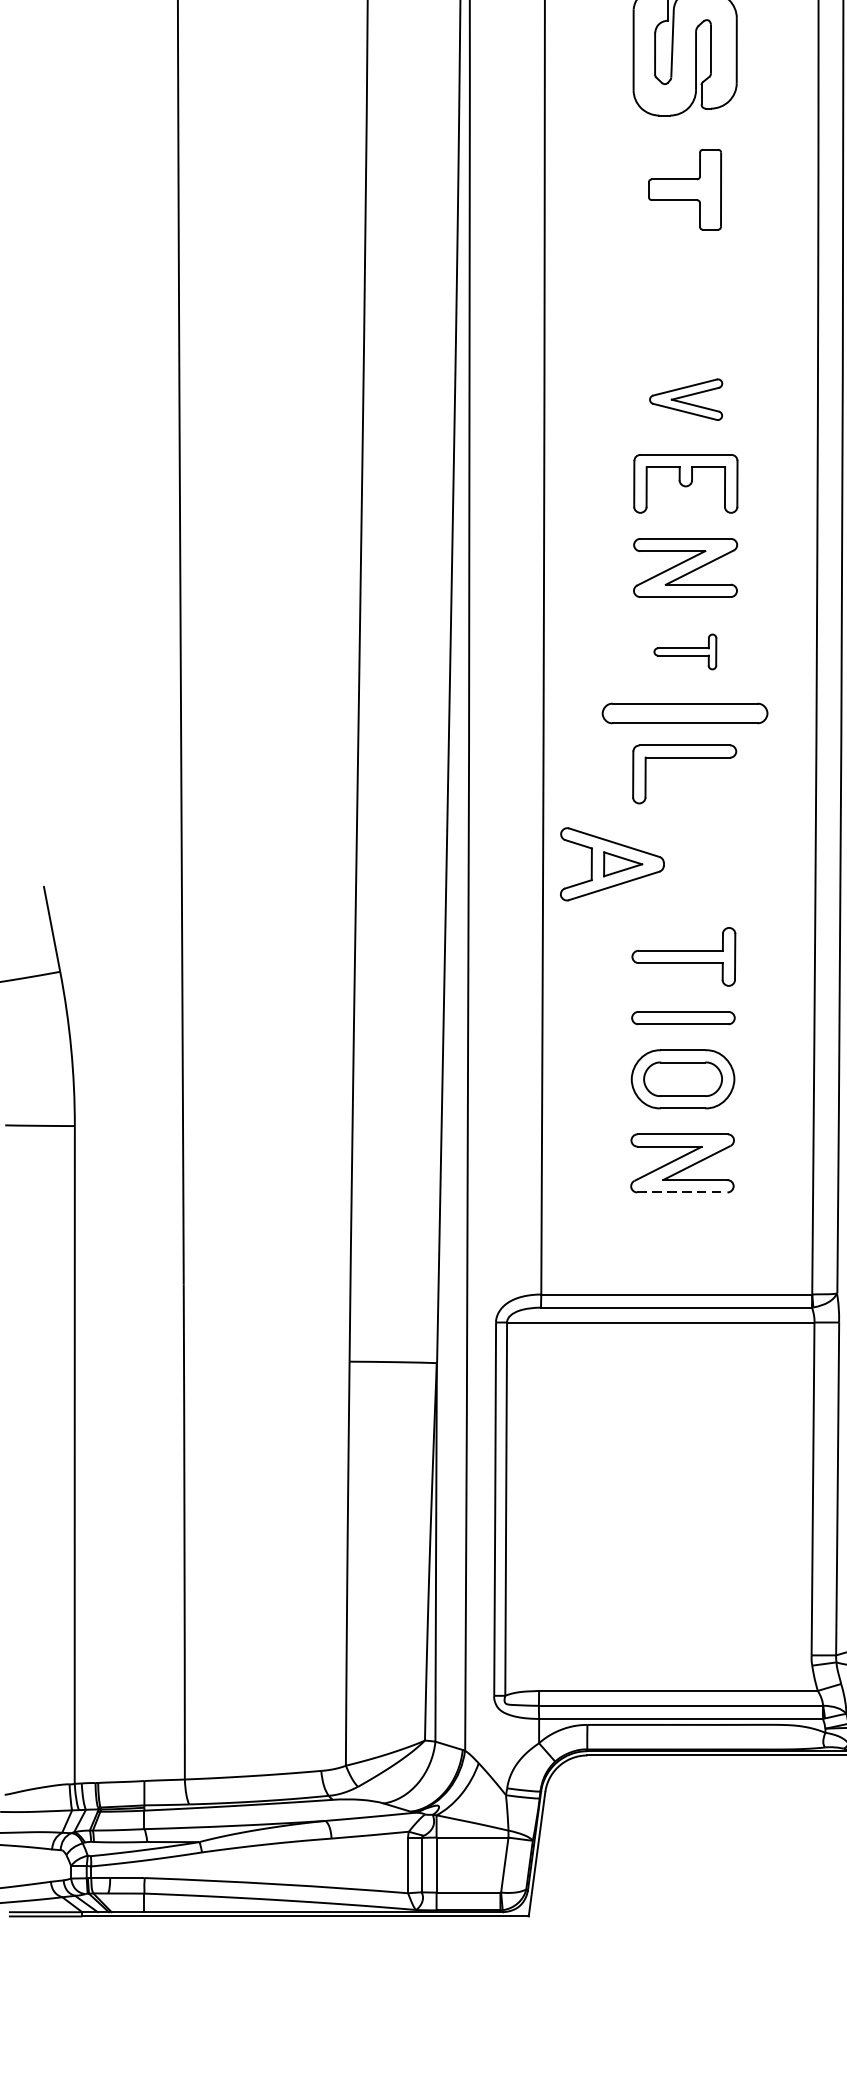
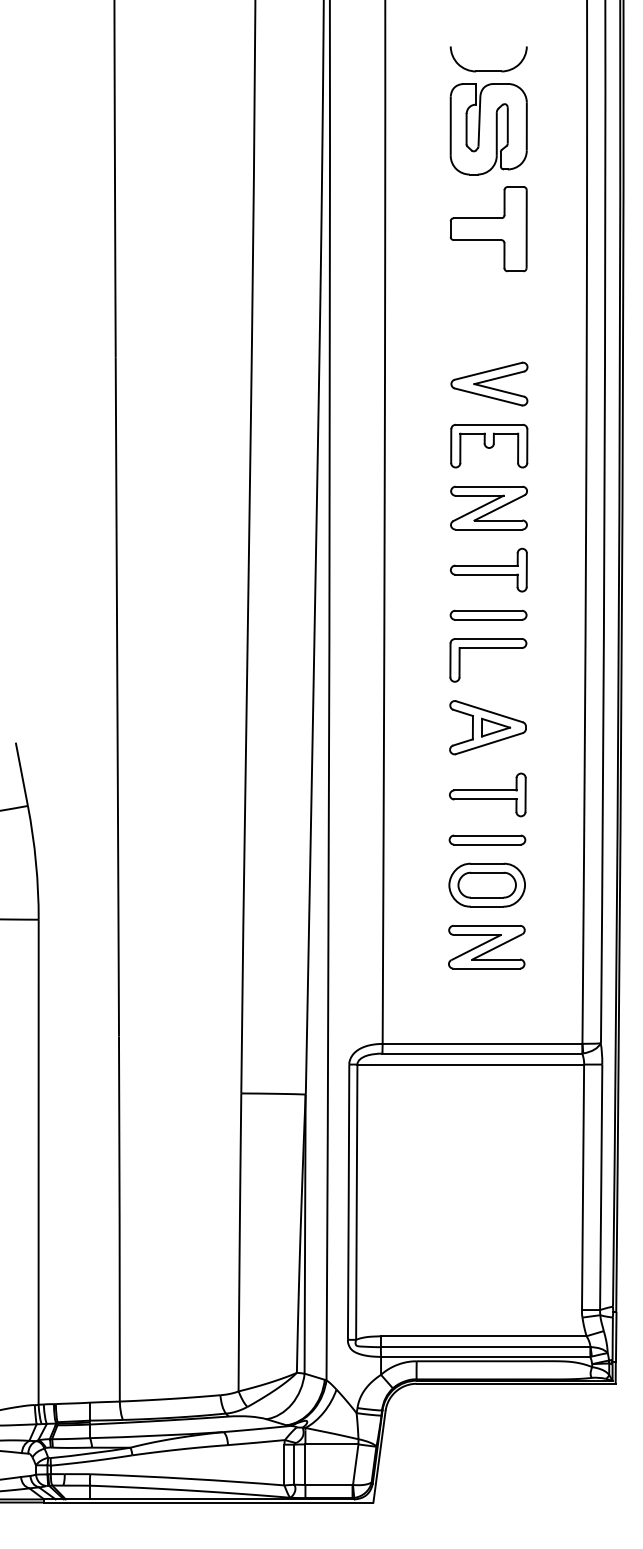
part: (684, 190) -> (488, 229), size x1.43
part: (686, 398) -> (489, 383), size x1.43
part: (684, 651) -> (488, 569), size x1.67
part: (684, 712) -> (488, 614), size x0.62
part: (611, 864) -> (487, 727), moved
line: (683, 1192) -> (487, 968), dashed -> solid

